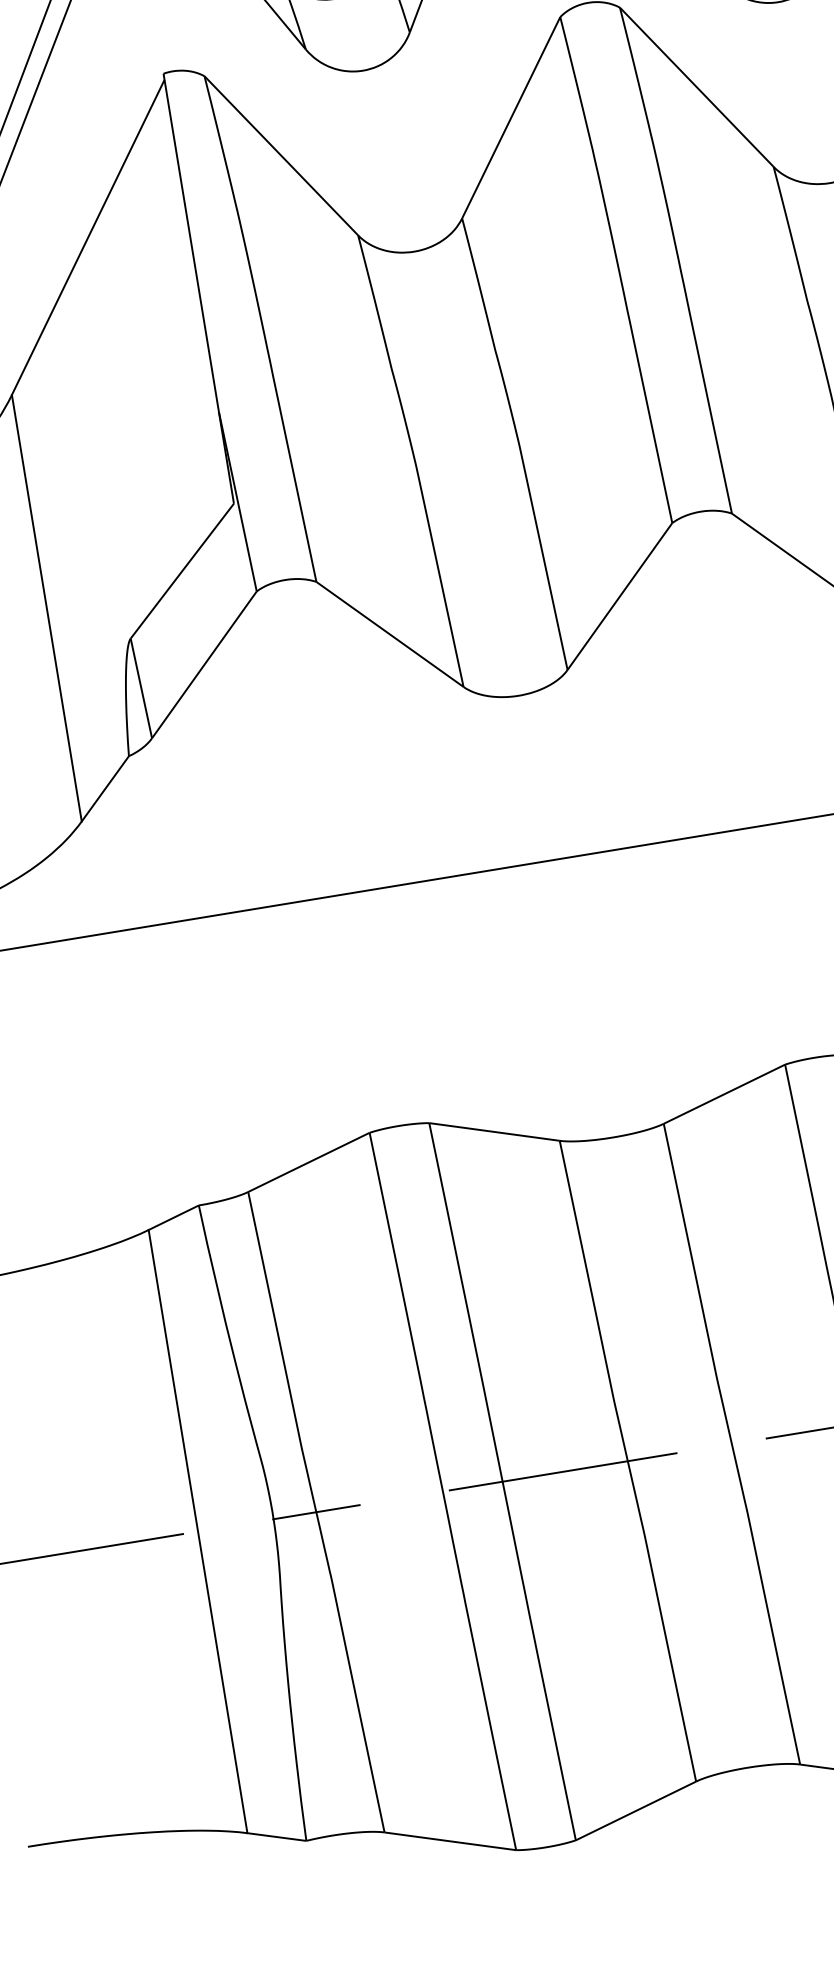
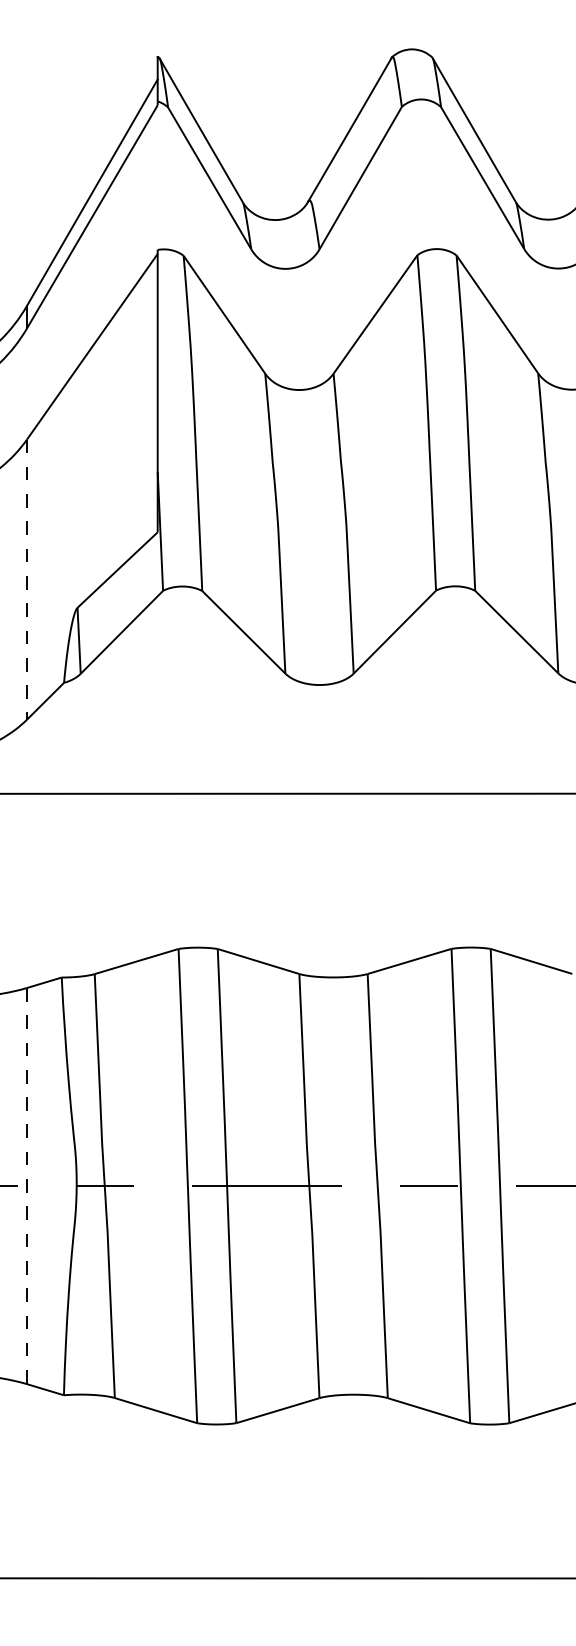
line: (47, 609) -> (27, 580), solid -> dashed
line: (198, 1532) -> (27, 1186), solid -> dashed

